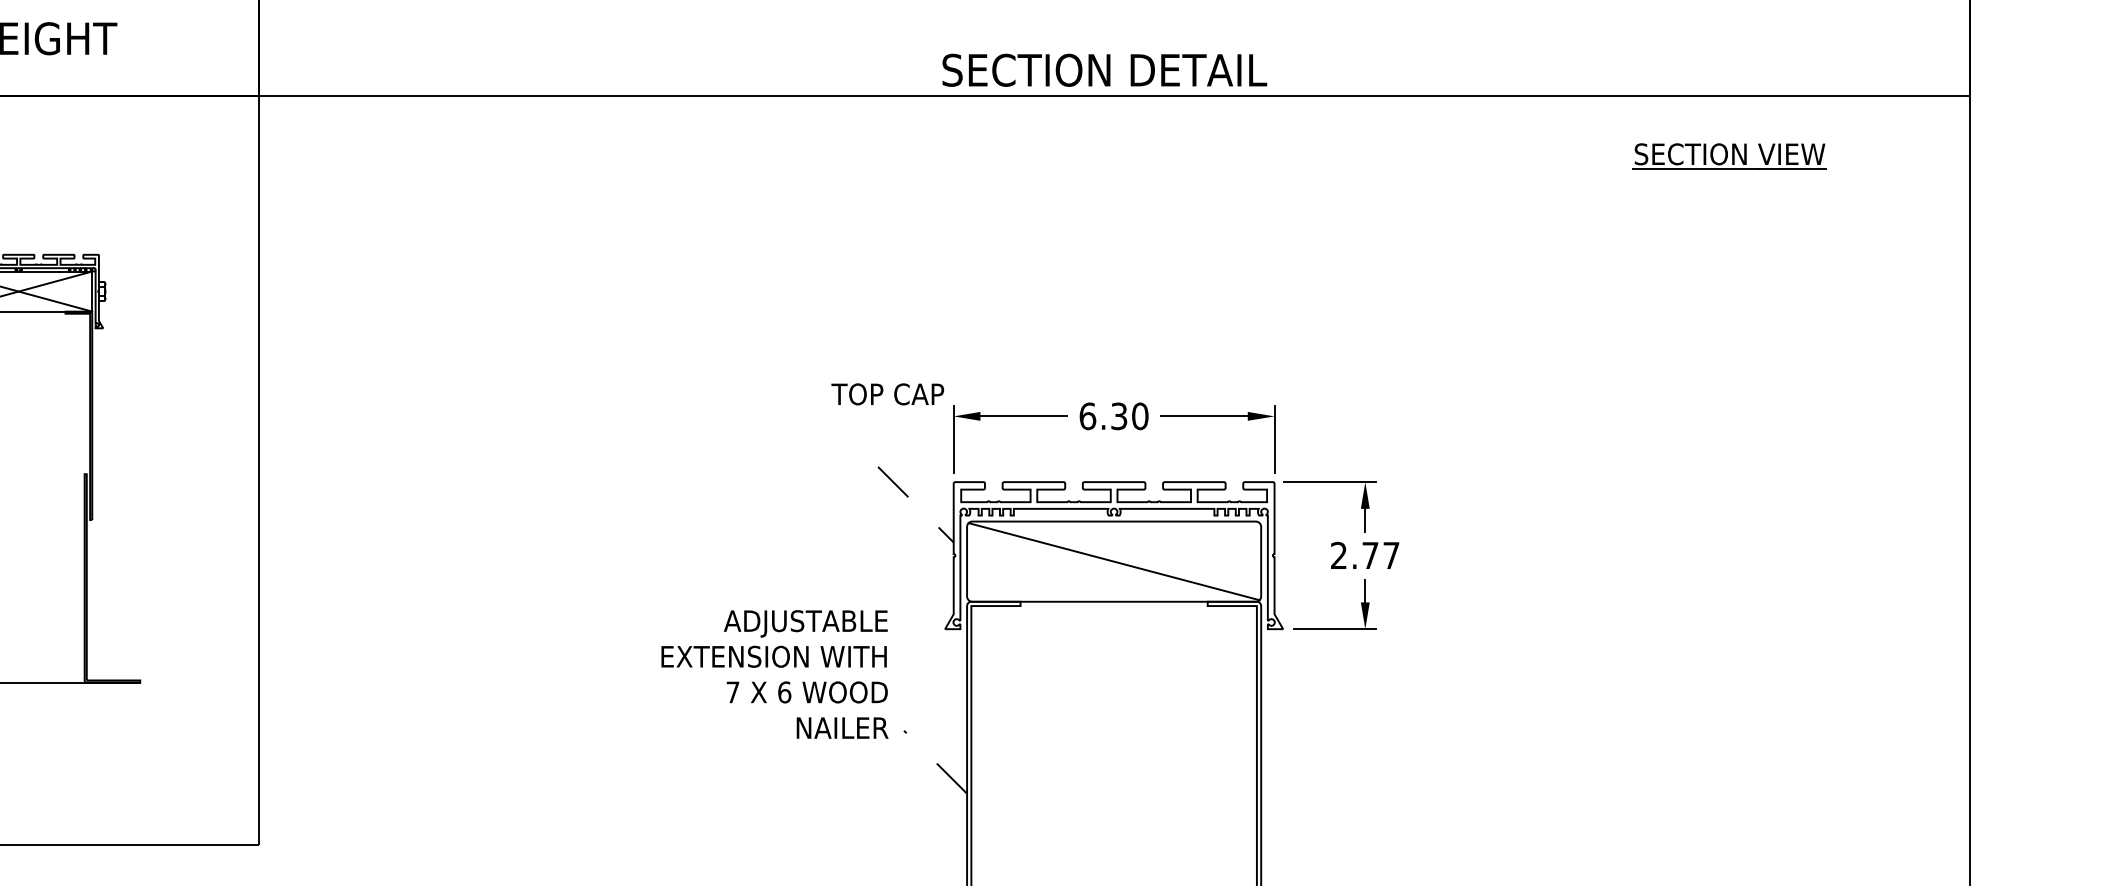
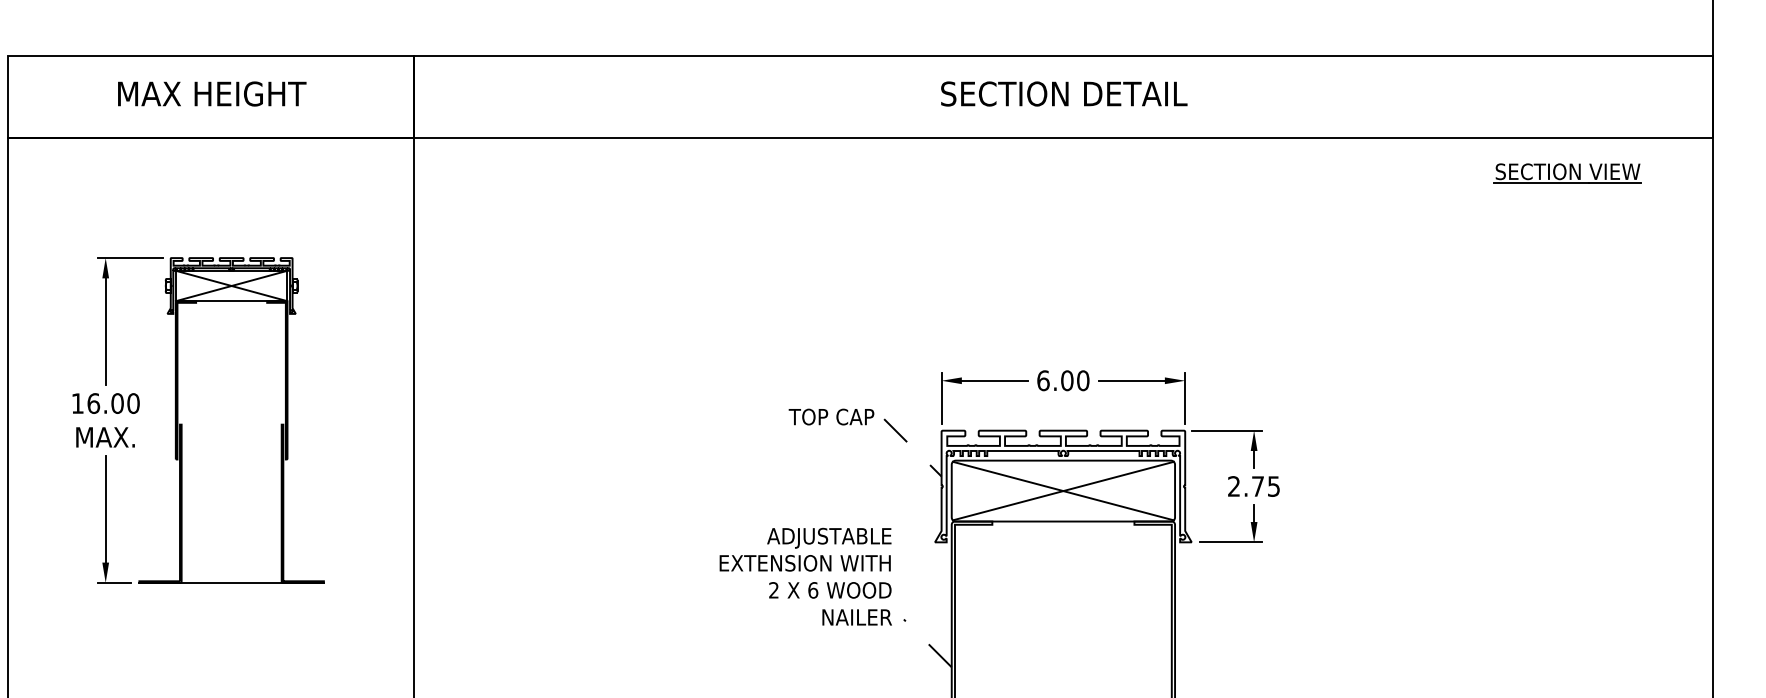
text: (1105, 69) -> (1064, 93), moved
part: (1729, 156) -> (1567, 173), moved
text: (887, 393) -> (831, 416), moved
text: (1119, 416) -> (1067, 380), 6.30 -> 6.00
text: (1390, 555) -> (1273, 486), 2.77 -> 2.75
line: (1112, 560) -> (1062, 490), added
text: (732, 692) -> (773, 590), 7 -> 2

